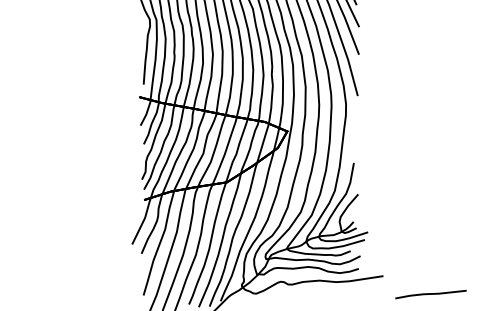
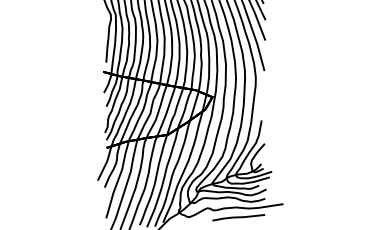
line: (430, 294) -> (238, 217), moved

